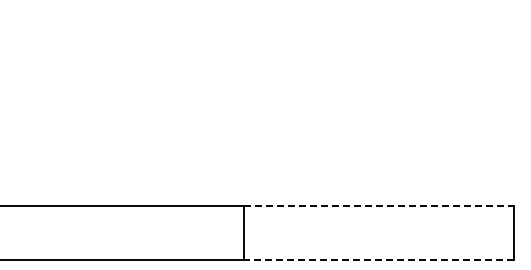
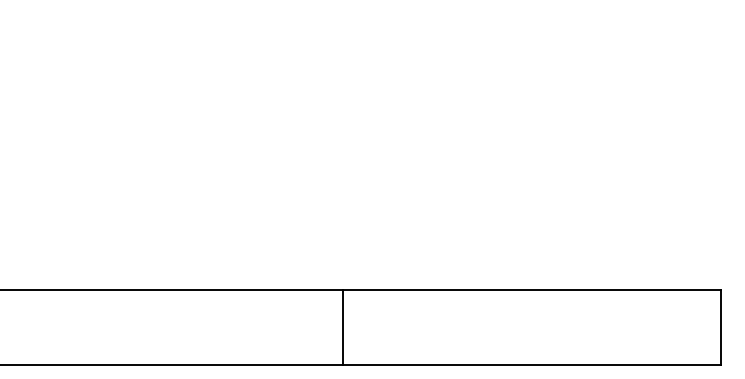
line: (379, 206) -> (532, 289), dashed -> solid
line: (379, 260) -> (532, 365), dashed -> solid

